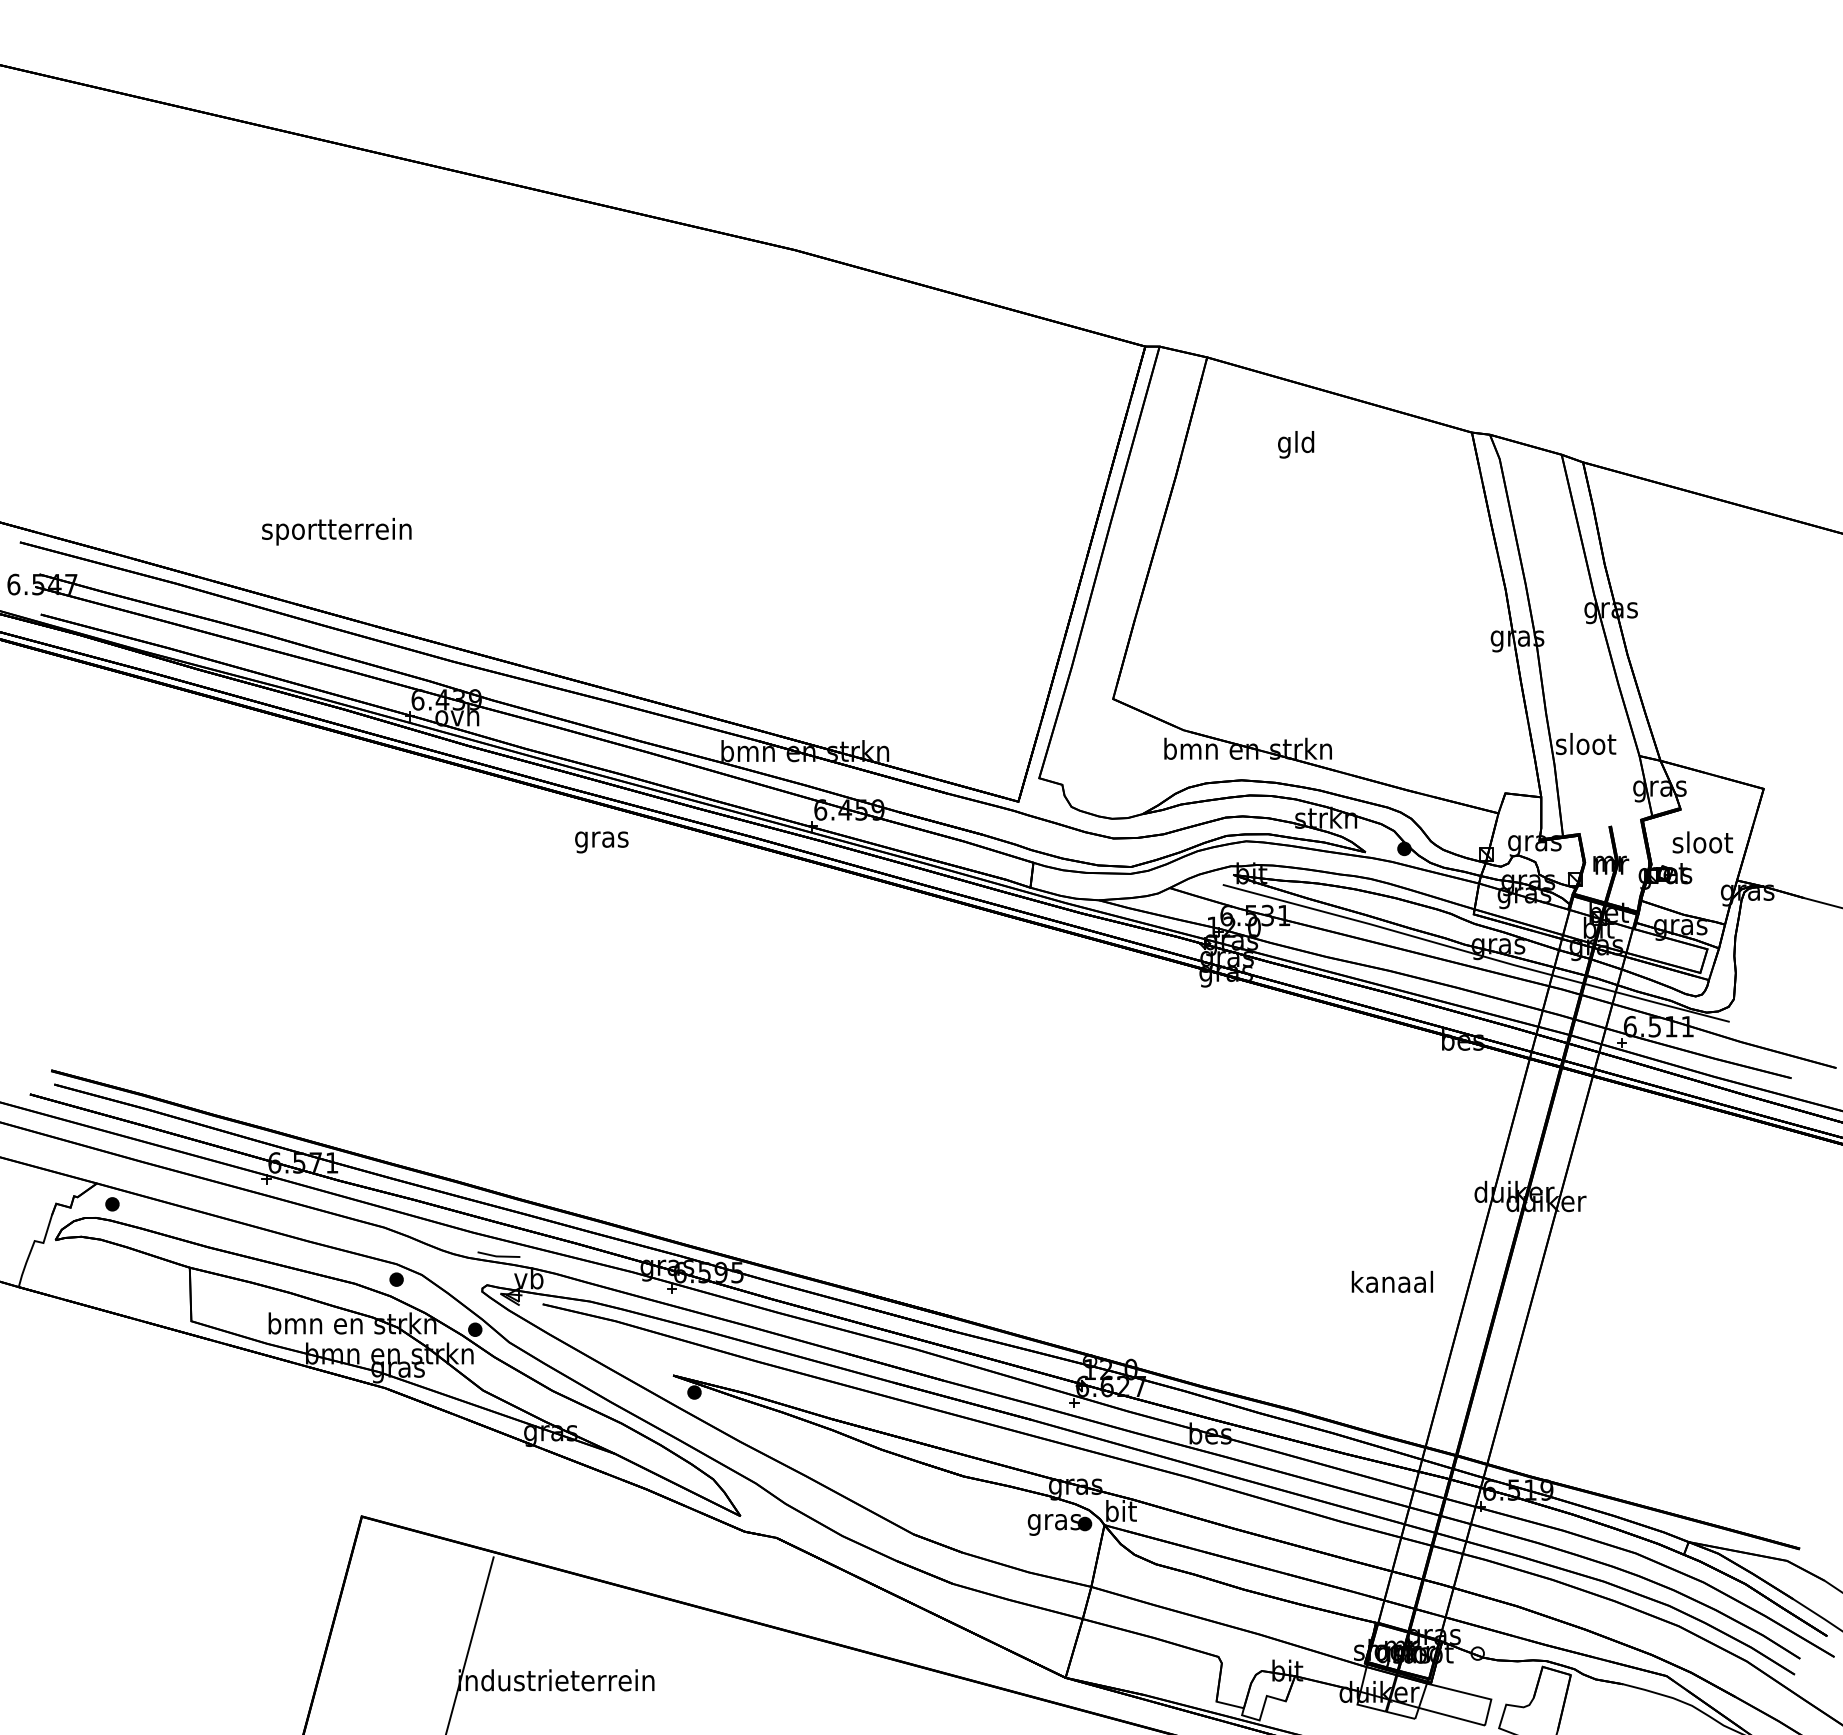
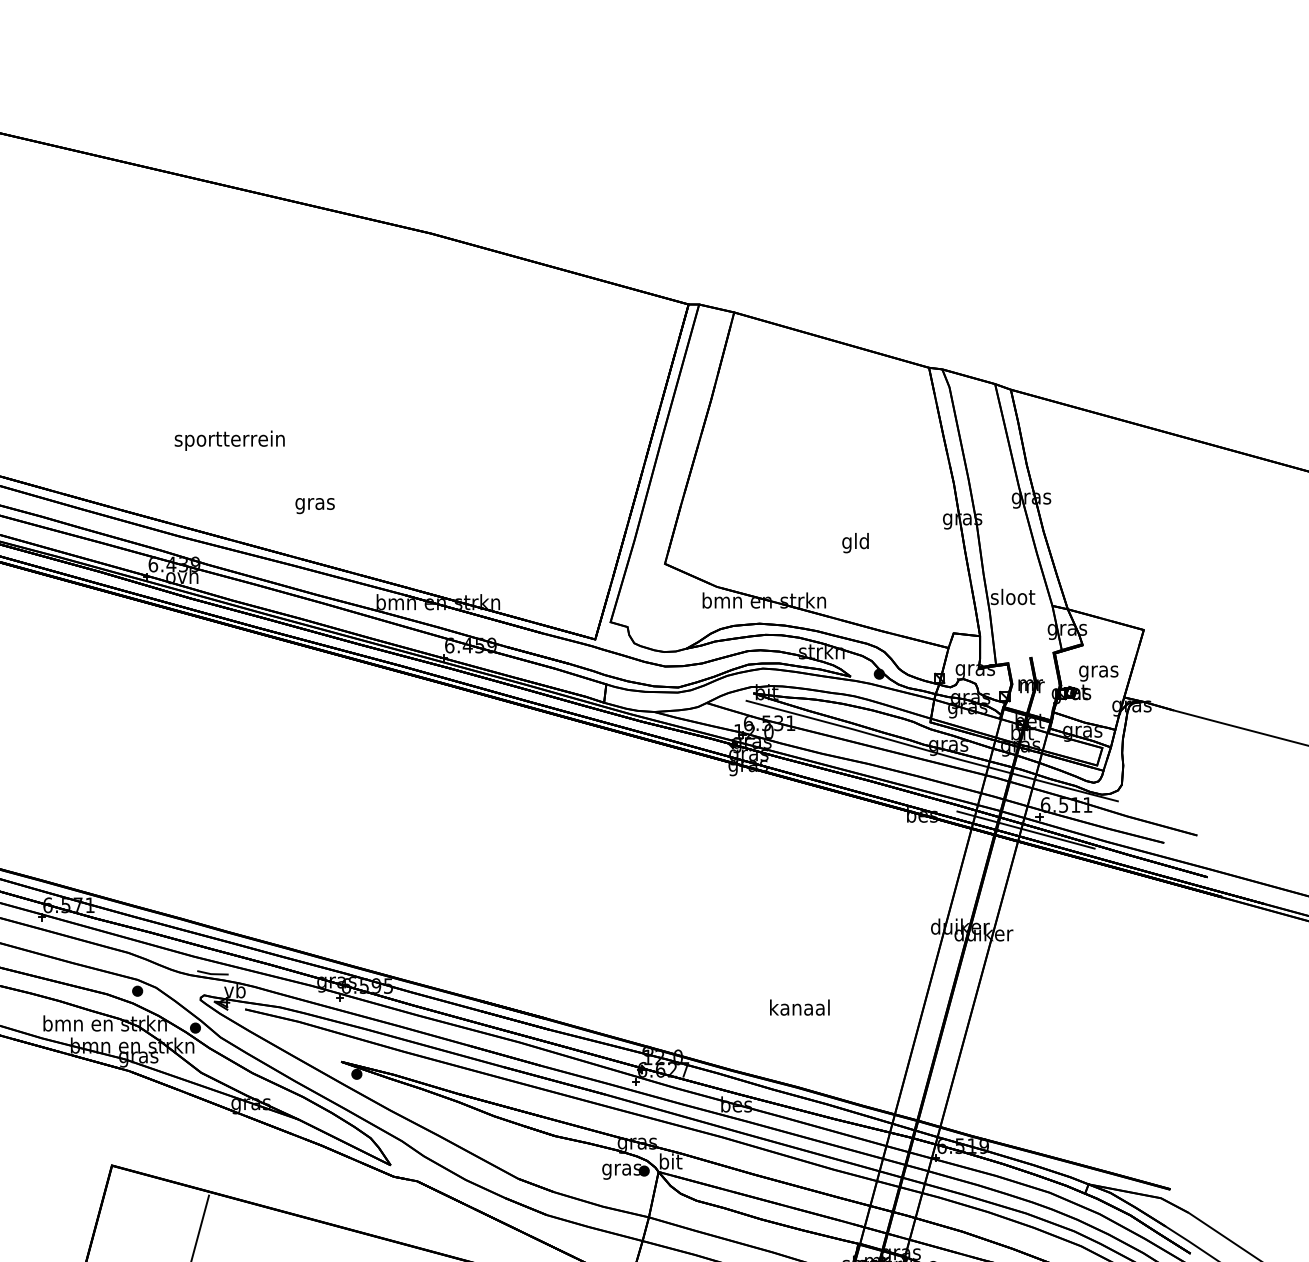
text: (1296, 444) -> (855, 542), moved
text: (336, 531) -> (229, 440), moved
text: (601, 842) -> (314, 506), moved
text: (1702, 845) -> (1098, 671), sloot -> gras
line: (1603, 1060) -> (1025, 829), added
text: (1391, 1281) -> (799, 1007), moved

